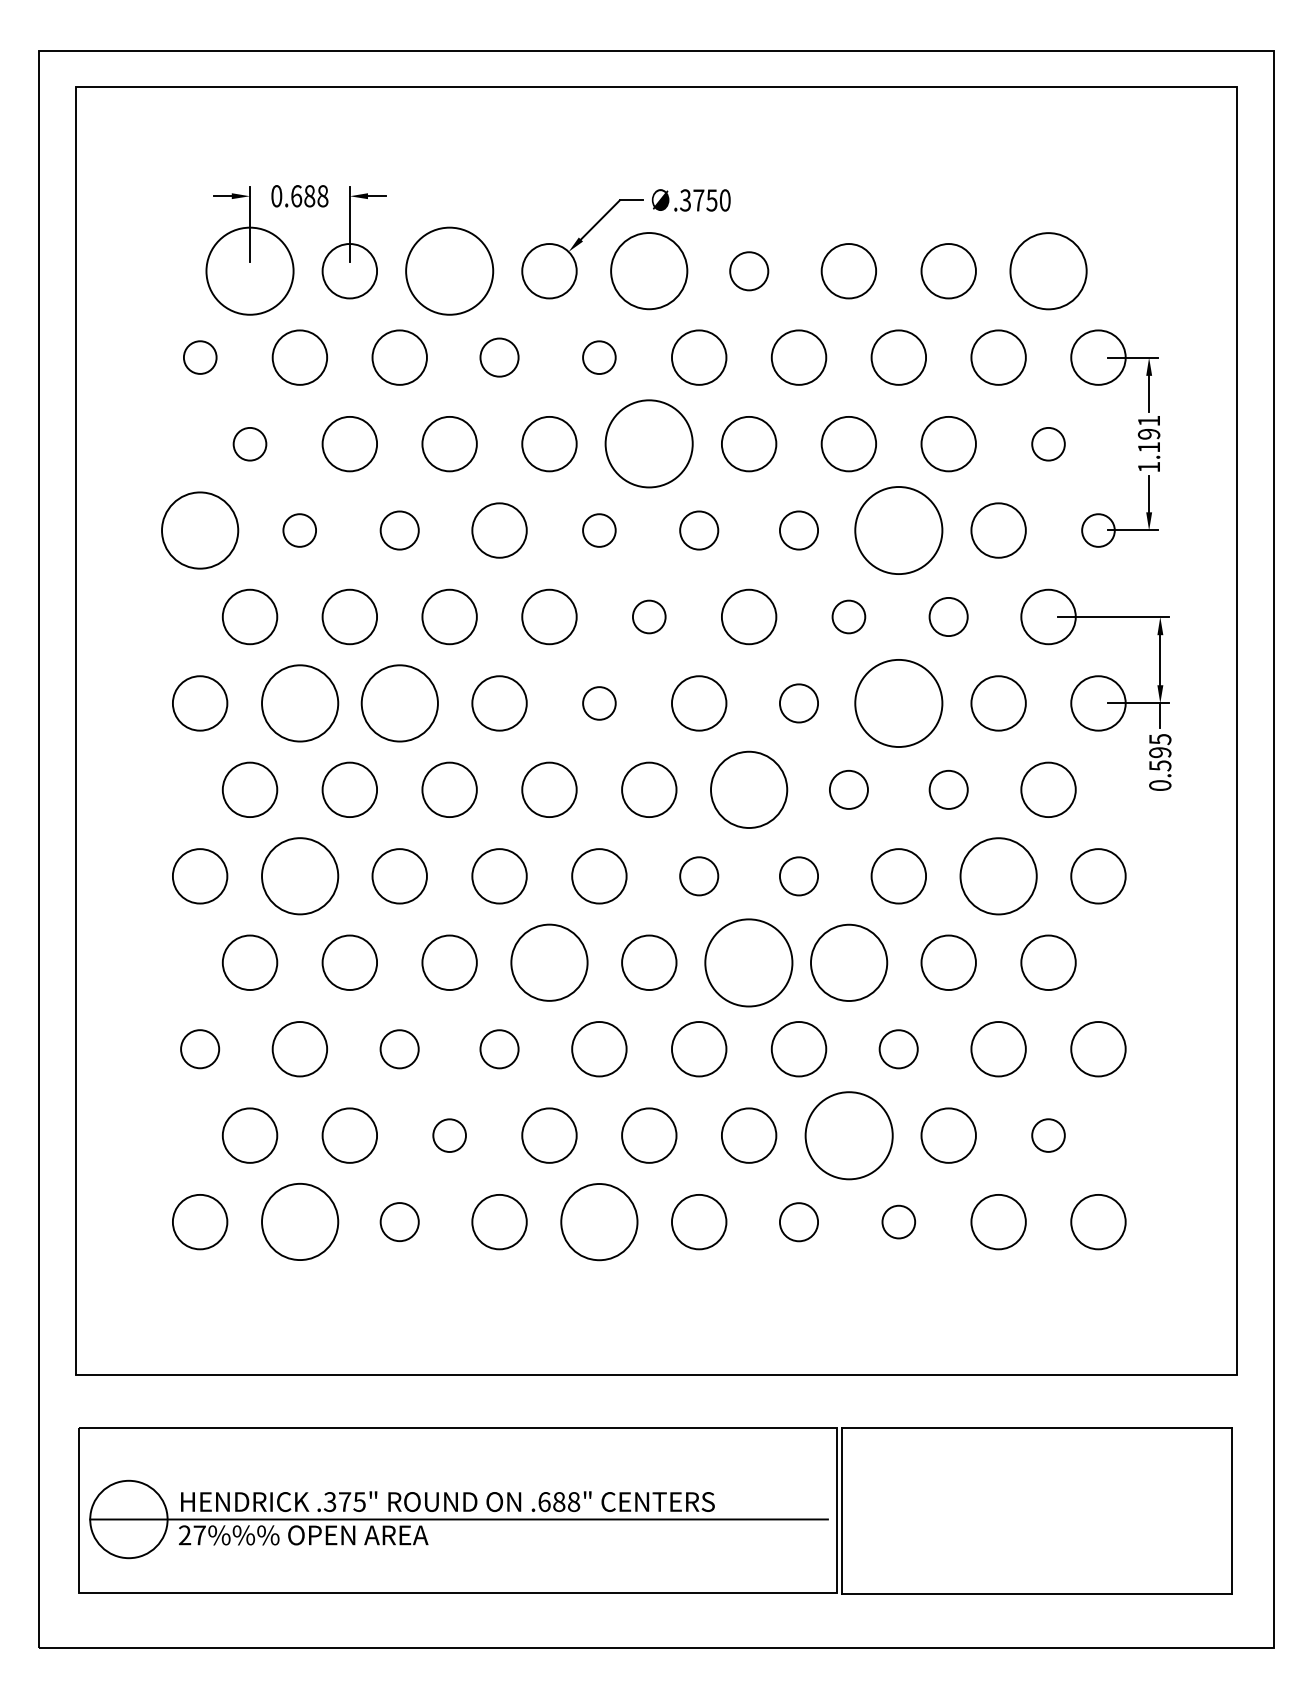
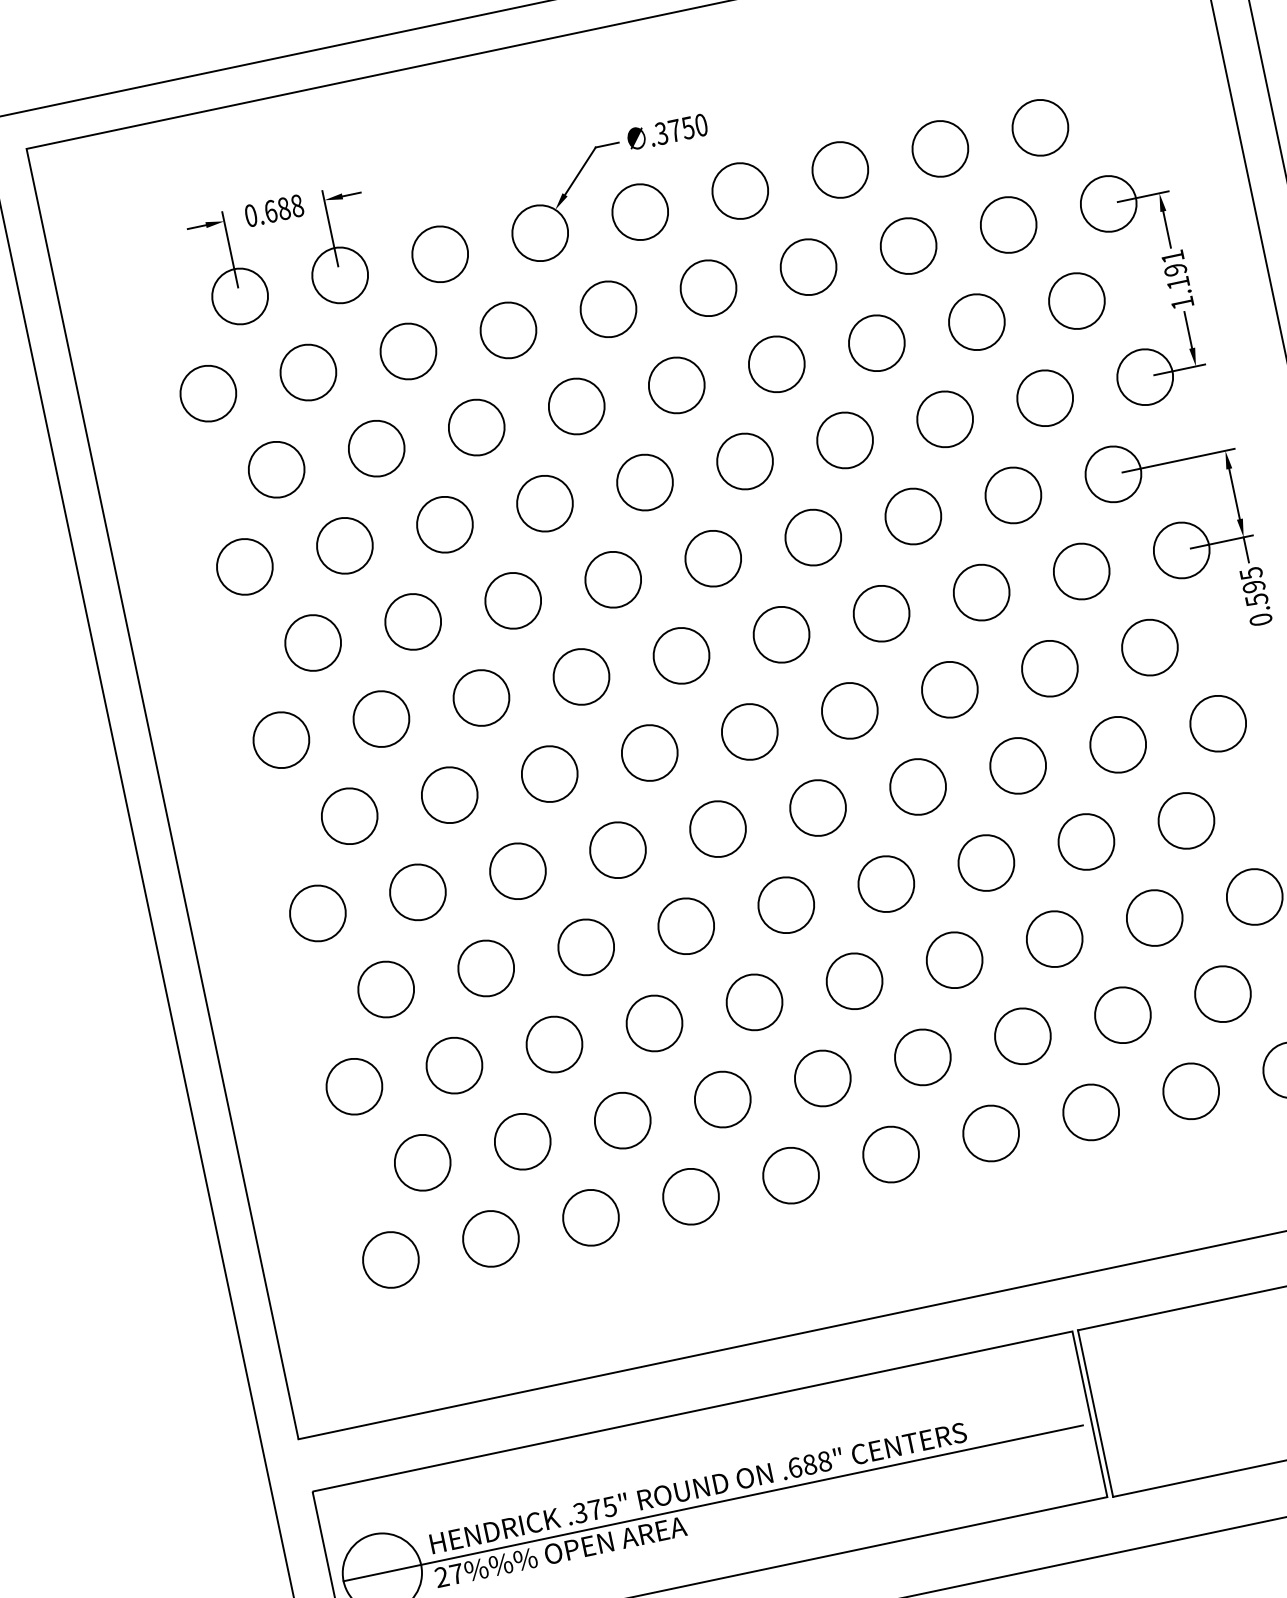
circle: (249, 271) -> (239, 296), size x0.62
circle: (449, 271) -> (440, 254), size x0.62
circle: (649, 271) -> (640, 212), size x0.71
circle: (749, 271) -> (740, 191), size x1.43
circle: (1048, 271) -> (1040, 128), size x0.71
circle: (200, 357) -> (208, 393), size x1.67
circle: (499, 357) -> (508, 330), size x1.43
circle: (599, 357) -> (608, 309), size x1.67
circle: (249, 444) -> (276, 470), size x1.67
circle: (649, 444) -> (677, 385), size x0.62
circle: (1048, 444) -> (1076, 301), size x1.67
circle: (199, 530) -> (244, 567), size x0.71
circle: (299, 530) -> (344, 545), size x1.67
circle: (399, 530) -> (444, 524), size x1.43
circle: (599, 530) -> (645, 482), size x1.67
circle: (698, 530) -> (744, 461), size x1.43
circle: (798, 530) -> (844, 440), size x1.43
circle: (898, 530) -> (944, 419), size x0.62
circle: (1098, 530) -> (1145, 377), size x1.67
circle: (649, 616) -> (713, 558), size x1.67
circle: (848, 616) -> (912, 516), size x1.67
circle: (948, 616) -> (1013, 495), size x1.43
circle: (299, 703) -> (381, 719), size x0.71
circle: (399, 703) -> (481, 698), size x0.71
circle: (599, 703) -> (681, 655), size x1.67
circle: (798, 703) -> (881, 613), size x1.43
circle: (898, 703) -> (981, 592), size x0.62
circle: (748, 789) -> (849, 710), size x0.71
circle: (848, 789) -> (949, 689), size x1.43
circle: (948, 789) -> (1049, 668), size x1.43
circle: (299, 876) -> (417, 892), size x0.71
circle: (698, 876) -> (817, 808), size x1.43
circle: (798, 876) -> (917, 787), size x1.43
circle: (998, 876) -> (1118, 745), size x0.71
circle: (549, 962) -> (686, 926), size x0.71
circle: (749, 962) -> (886, 883), size x0.62
circle: (848, 962) -> (985, 862), size x0.71
circle: (199, 1049) -> (353, 1087), size x1.43
circle: (399, 1049) -> (554, 1044), size x1.43
circle: (499, 1049) -> (654, 1023), size x1.43
circle: (898, 1049) -> (1054, 939), size x1.43
circle: (449, 1135) -> (622, 1120), size x1.67
circle: (848, 1135) -> (1022, 1036), size x0.62
circle: (1048, 1135) -> (1222, 994), size x1.67
circle: (399, 1221) -> (590, 1217), size x1.43
circle: (599, 1221) -> (791, 1175), size x0.71
circle: (898, 1221) -> (1090, 1111), size x1.67
circle: (299, 1222) -> (490, 1239), size x0.71
circle: (798, 1222) -> (990, 1134), size x1.43

